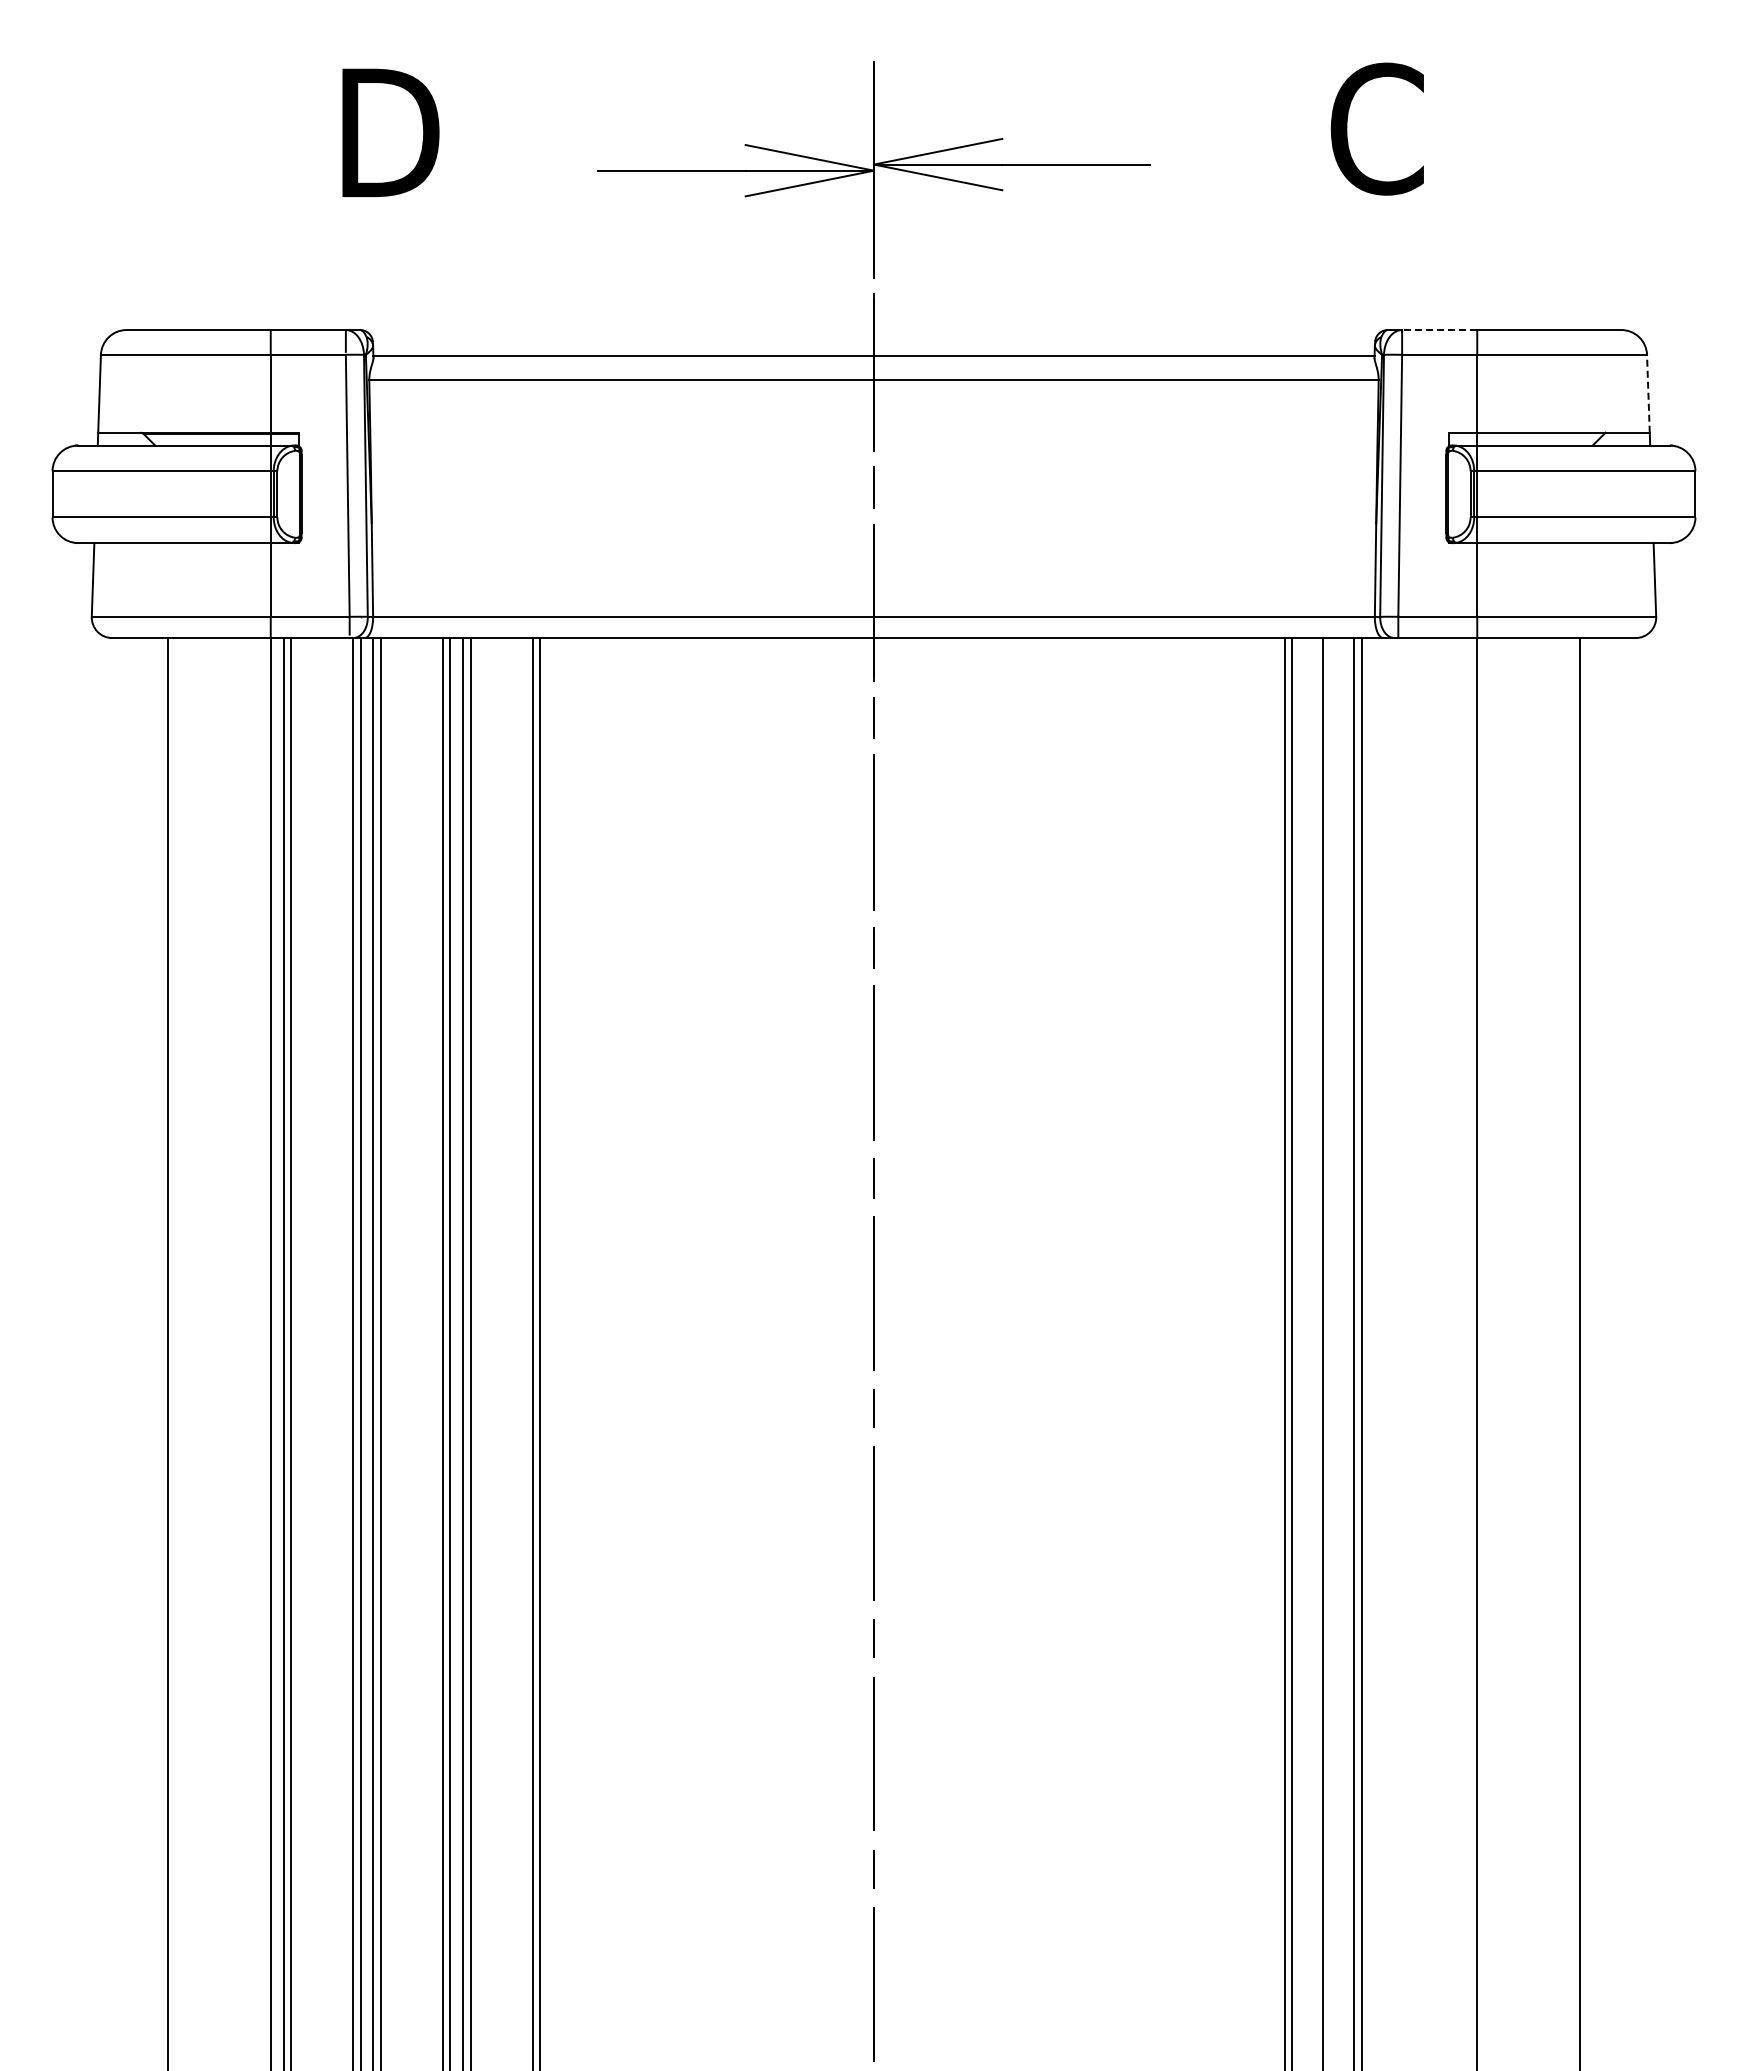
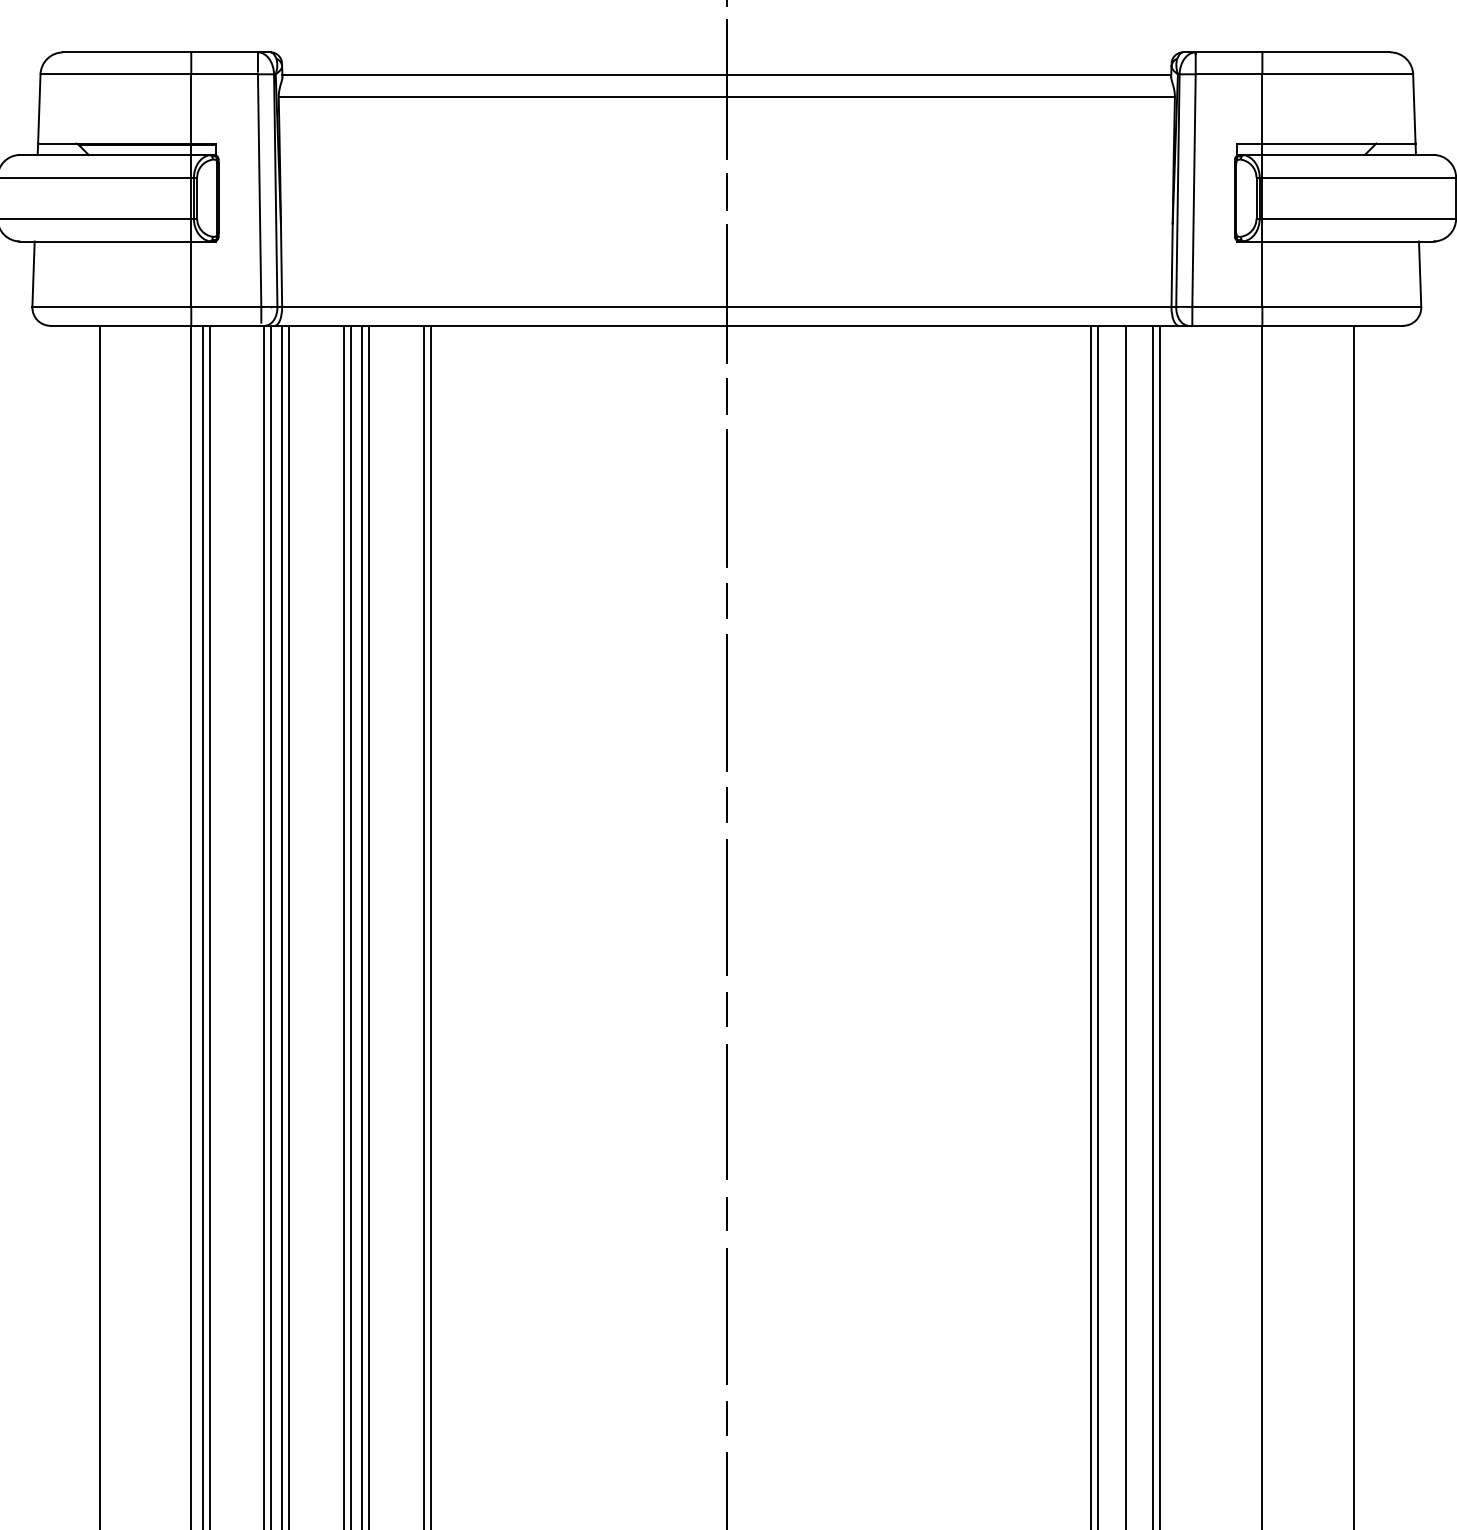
line: (1439, 330) -> (1228, 52), dashed -> solid
line: (1648, 393) -> (1414, 108), dashed -> solid

